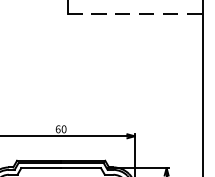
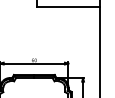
line: (137, 12) -> (69, 6), dashed -> solid

